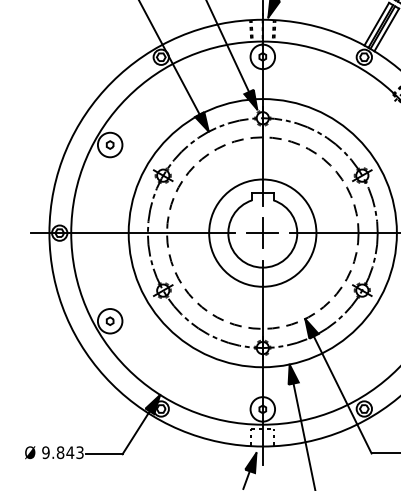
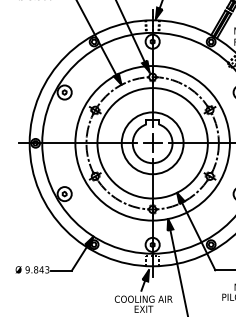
circle: (262, 233) -> (152, 143), dashed -> solid

